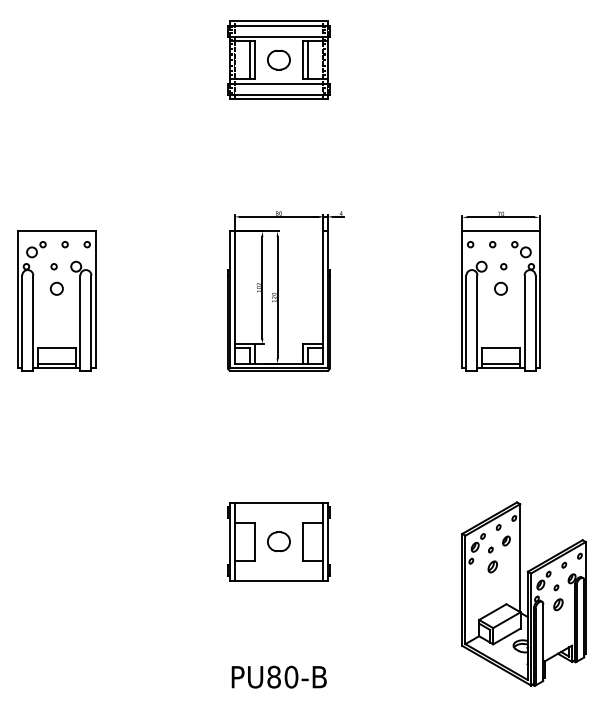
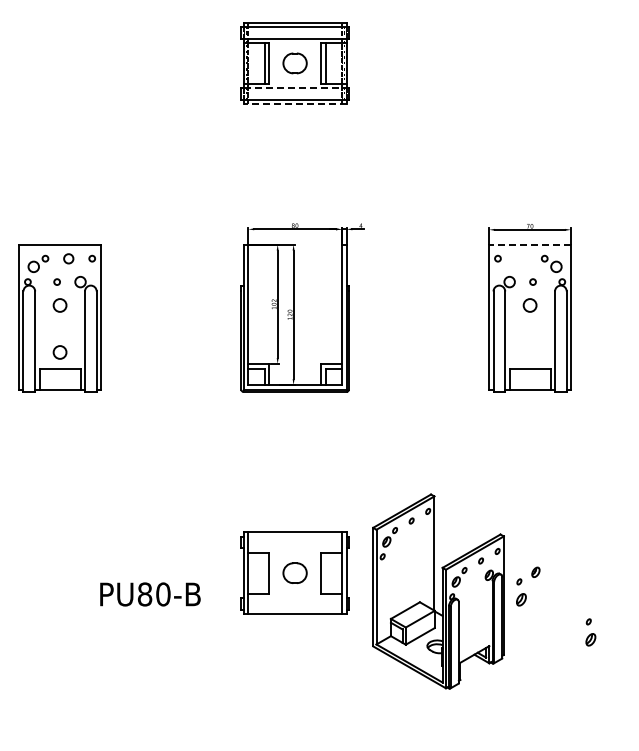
line: (279, 83) -> (295, 88), solid -> dashed
line: (278, 98) -> (294, 104), solid -> dashed
line: (501, 231) -> (530, 244), solid -> dashed
circle: (64, 244) -> (68, 258), size x1.6
circle: (492, 244) -> (521, 258), removed
circle: (56, 333) -> (59, 352), added
line: (56, 363) -> (59, 384), removed
line: (500, 363) -> (529, 384), removed
part: (524, 594) -> (438, 591), moved
text: (279, 677) -> (150, 594), moved

